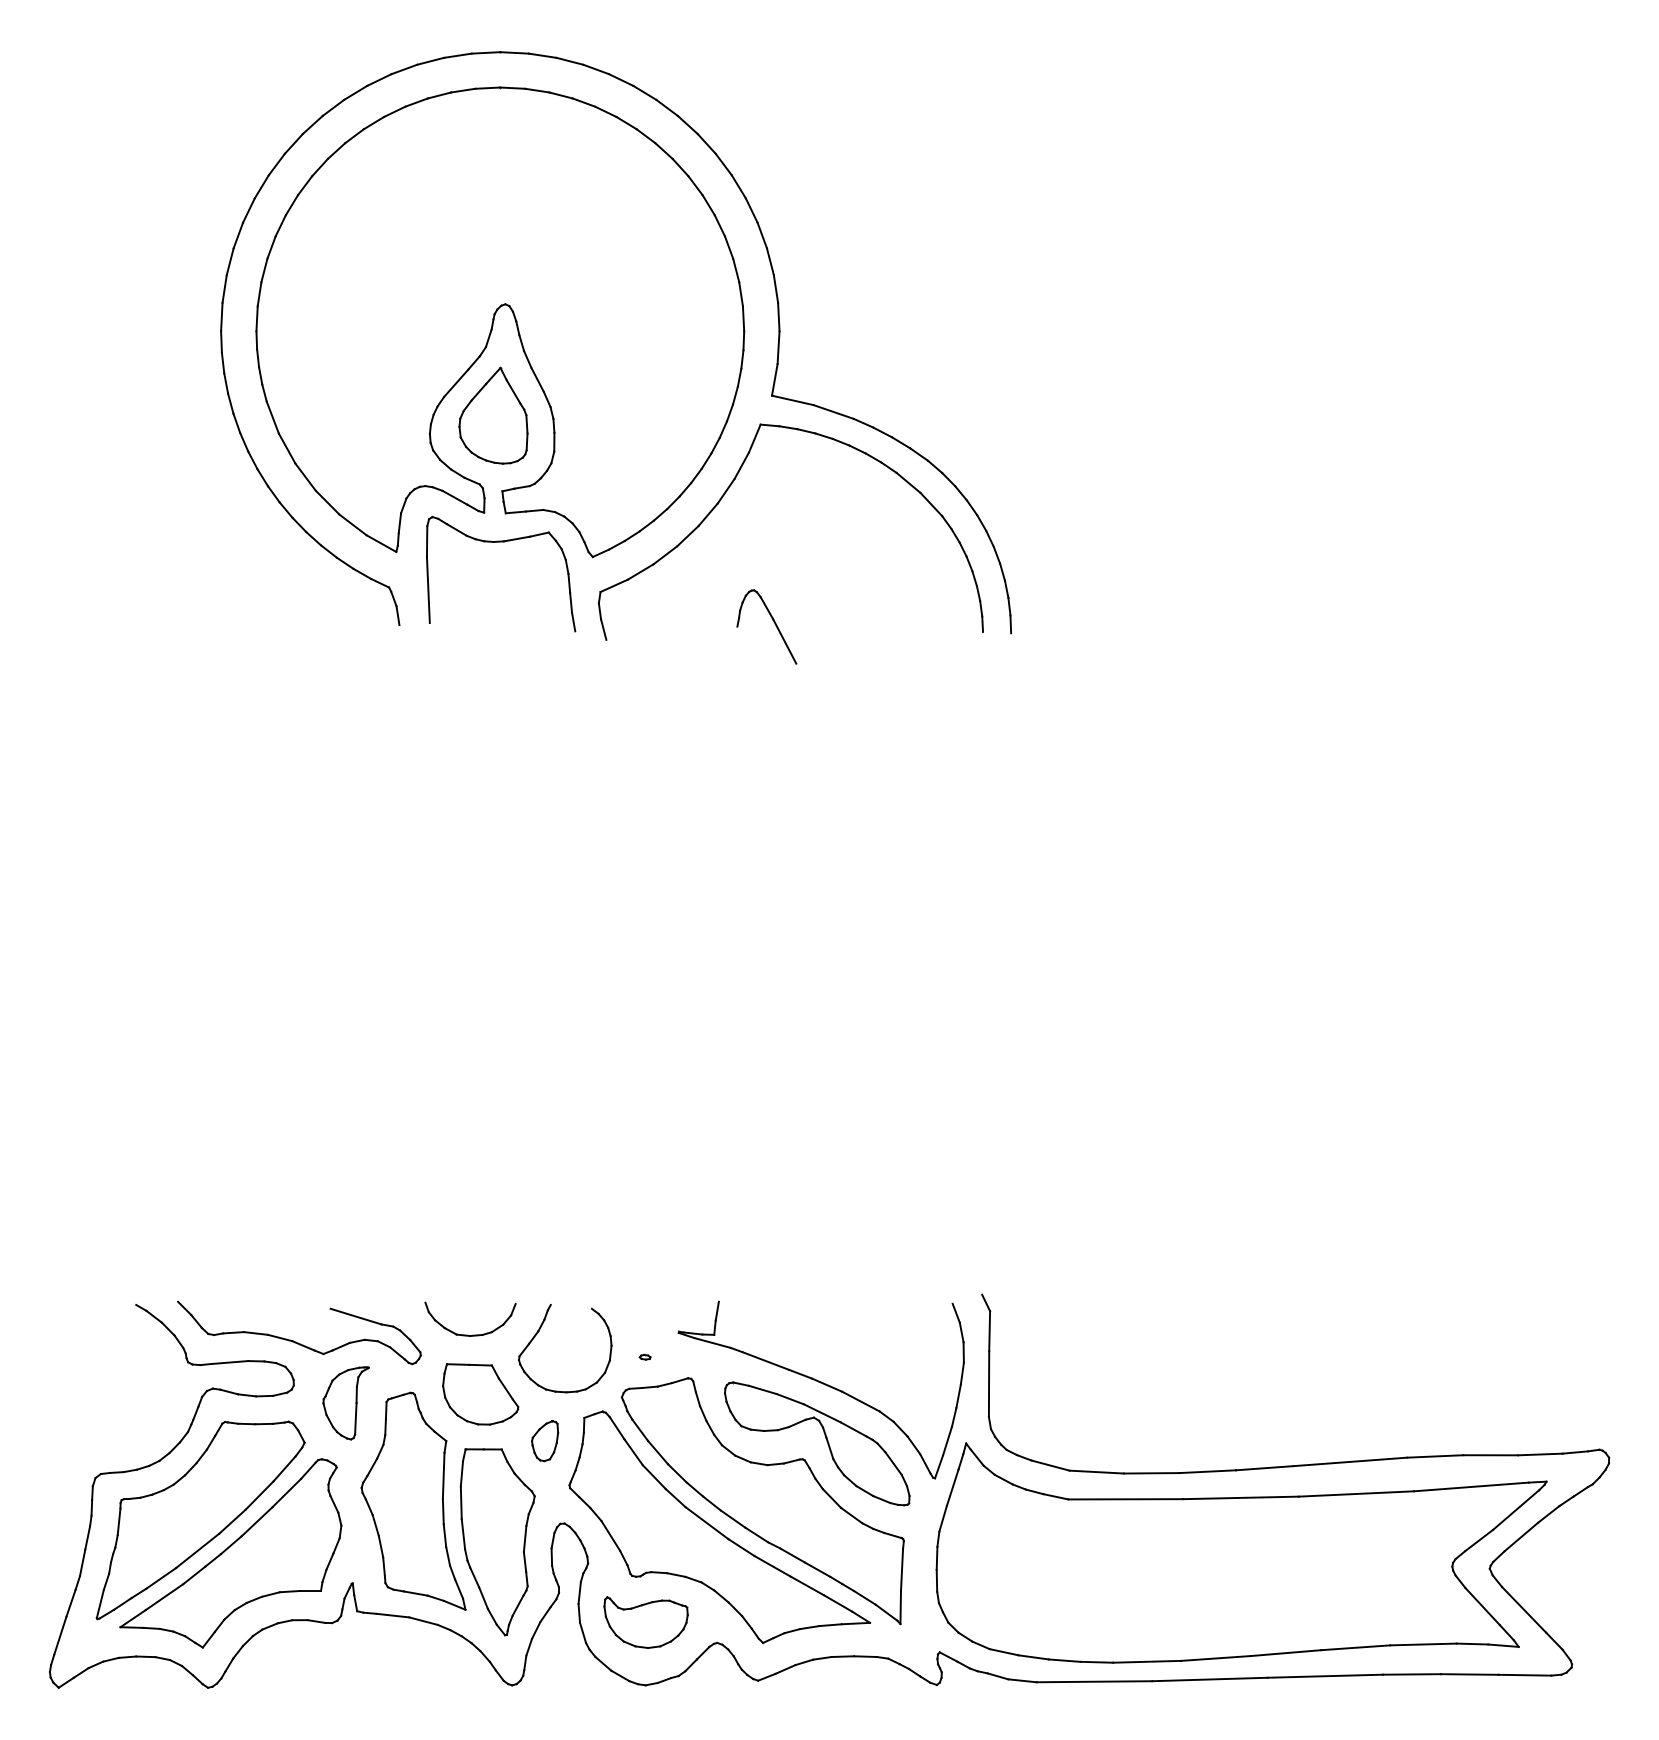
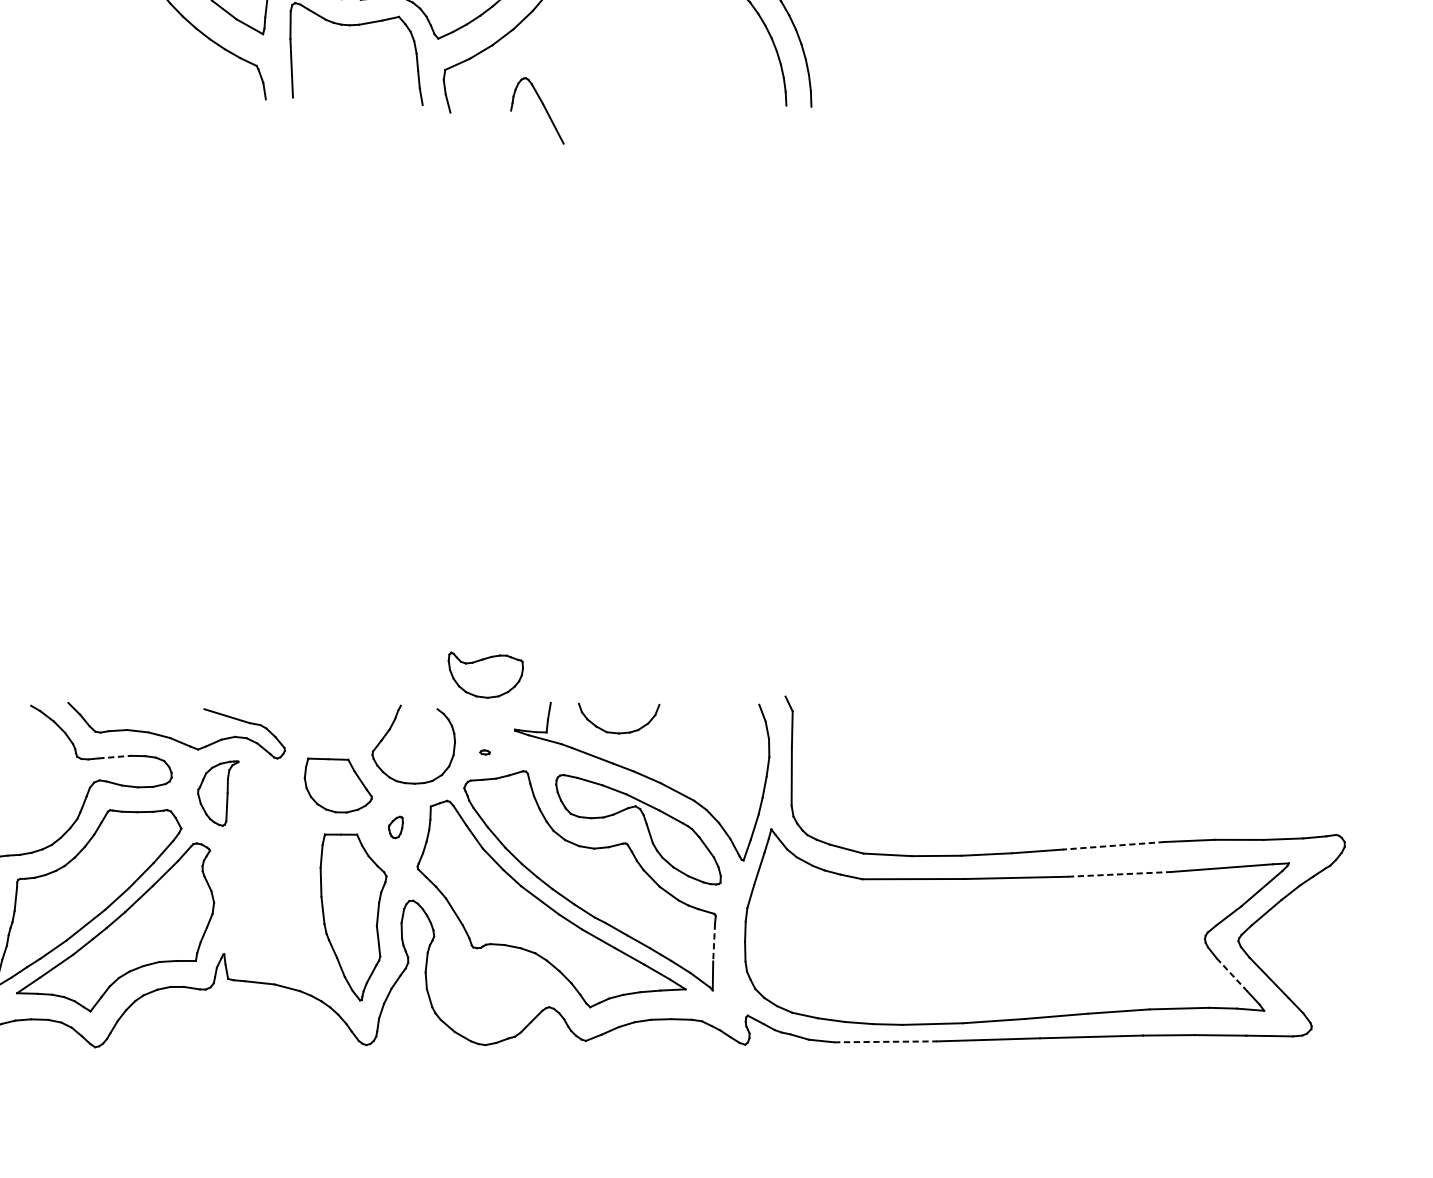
part: (773, 622) -> (543, 106), moved
part: (468, 1334) -> (617, 732), moved
line: (230, 1362) -> (115, 757), solid -> dashed
part: (545, 1441) -> (396, 827), size x0.6
line: (1349, 1461) -> (1113, 845), solid -> dashed
line: (1356, 1493) -> (1119, 873), solid -> dashed
part: (413, 1500) -> (278, 880), removed
line: (901, 1570) -> (713, 942), solid -> dashed
line: (1482, 1606) -> (1231, 974), solid -> dashed
part: (645, 1622) -> (485, 675), moved
line: (1094, 1681) -> (885, 1041), solid -> dashed

